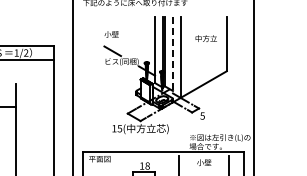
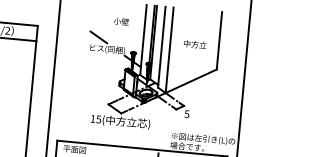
text: (111, 34) -> (121, 21), moved
text: (205, 38) -> (194, 44), moved
line: (172, 55) -> (161, 47), dashed -> solid

